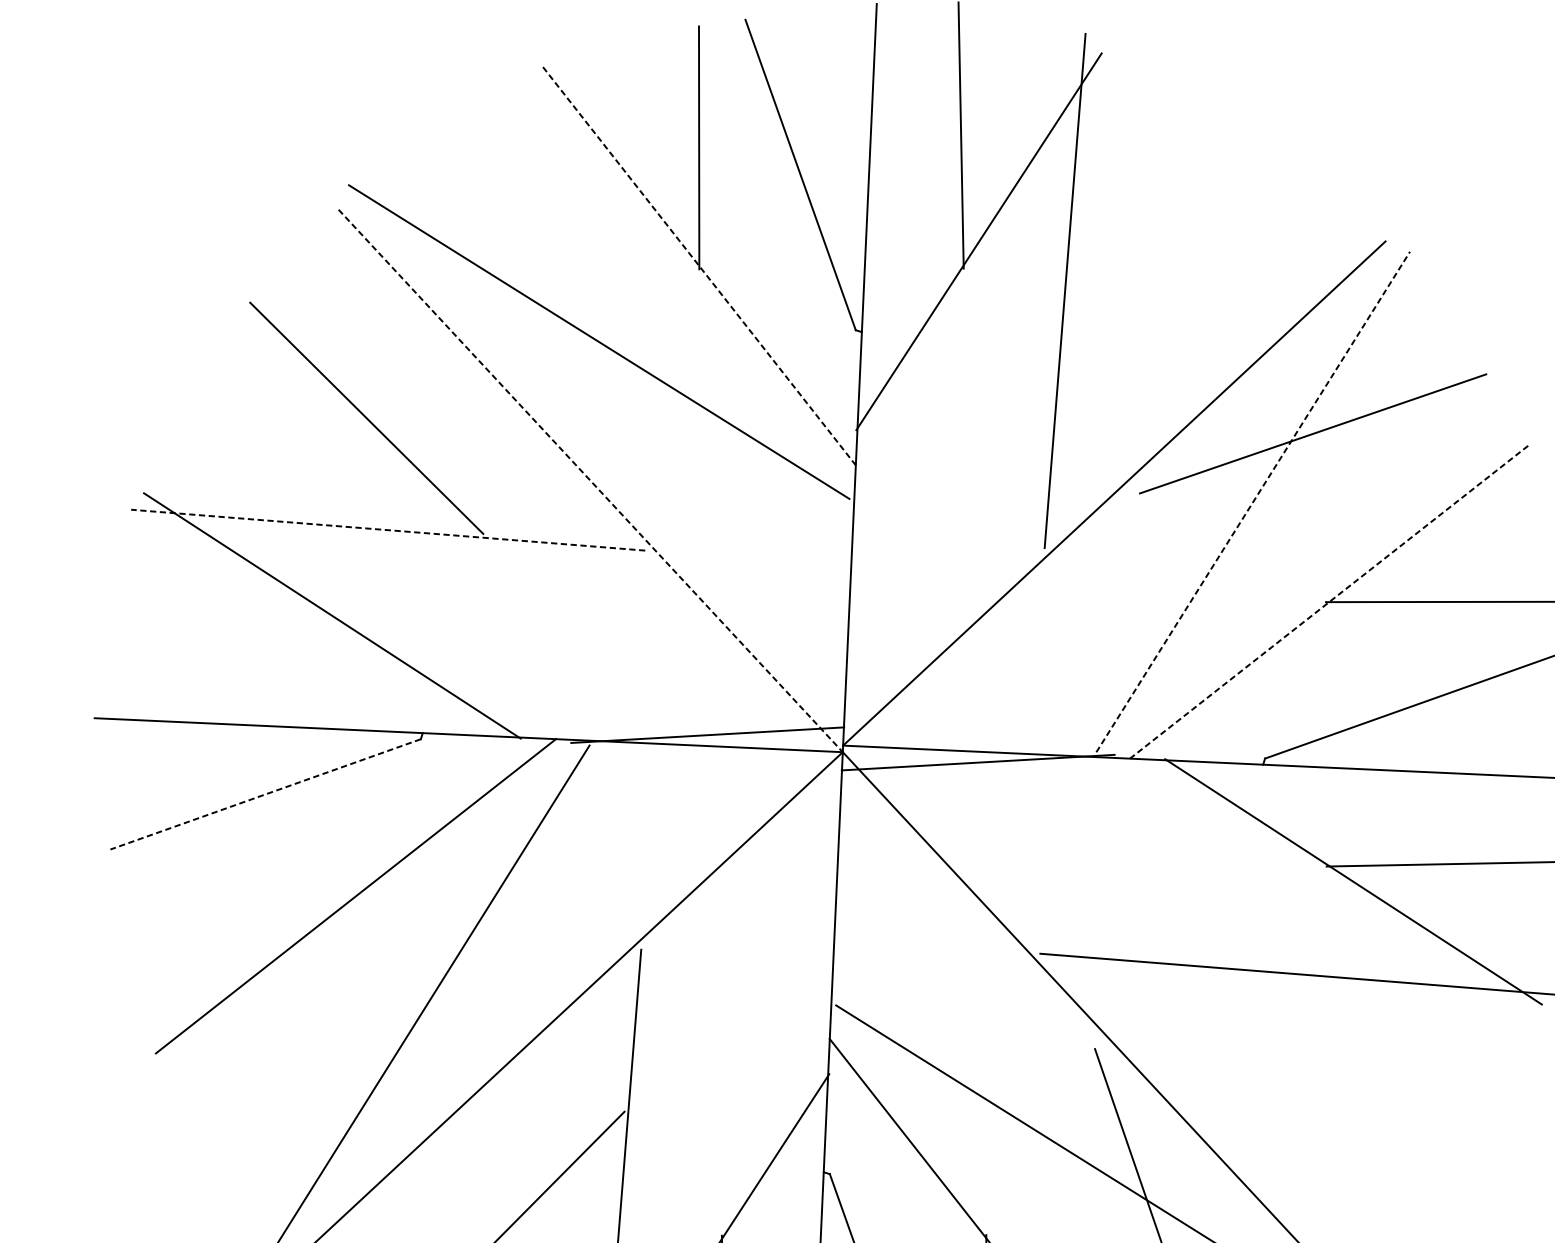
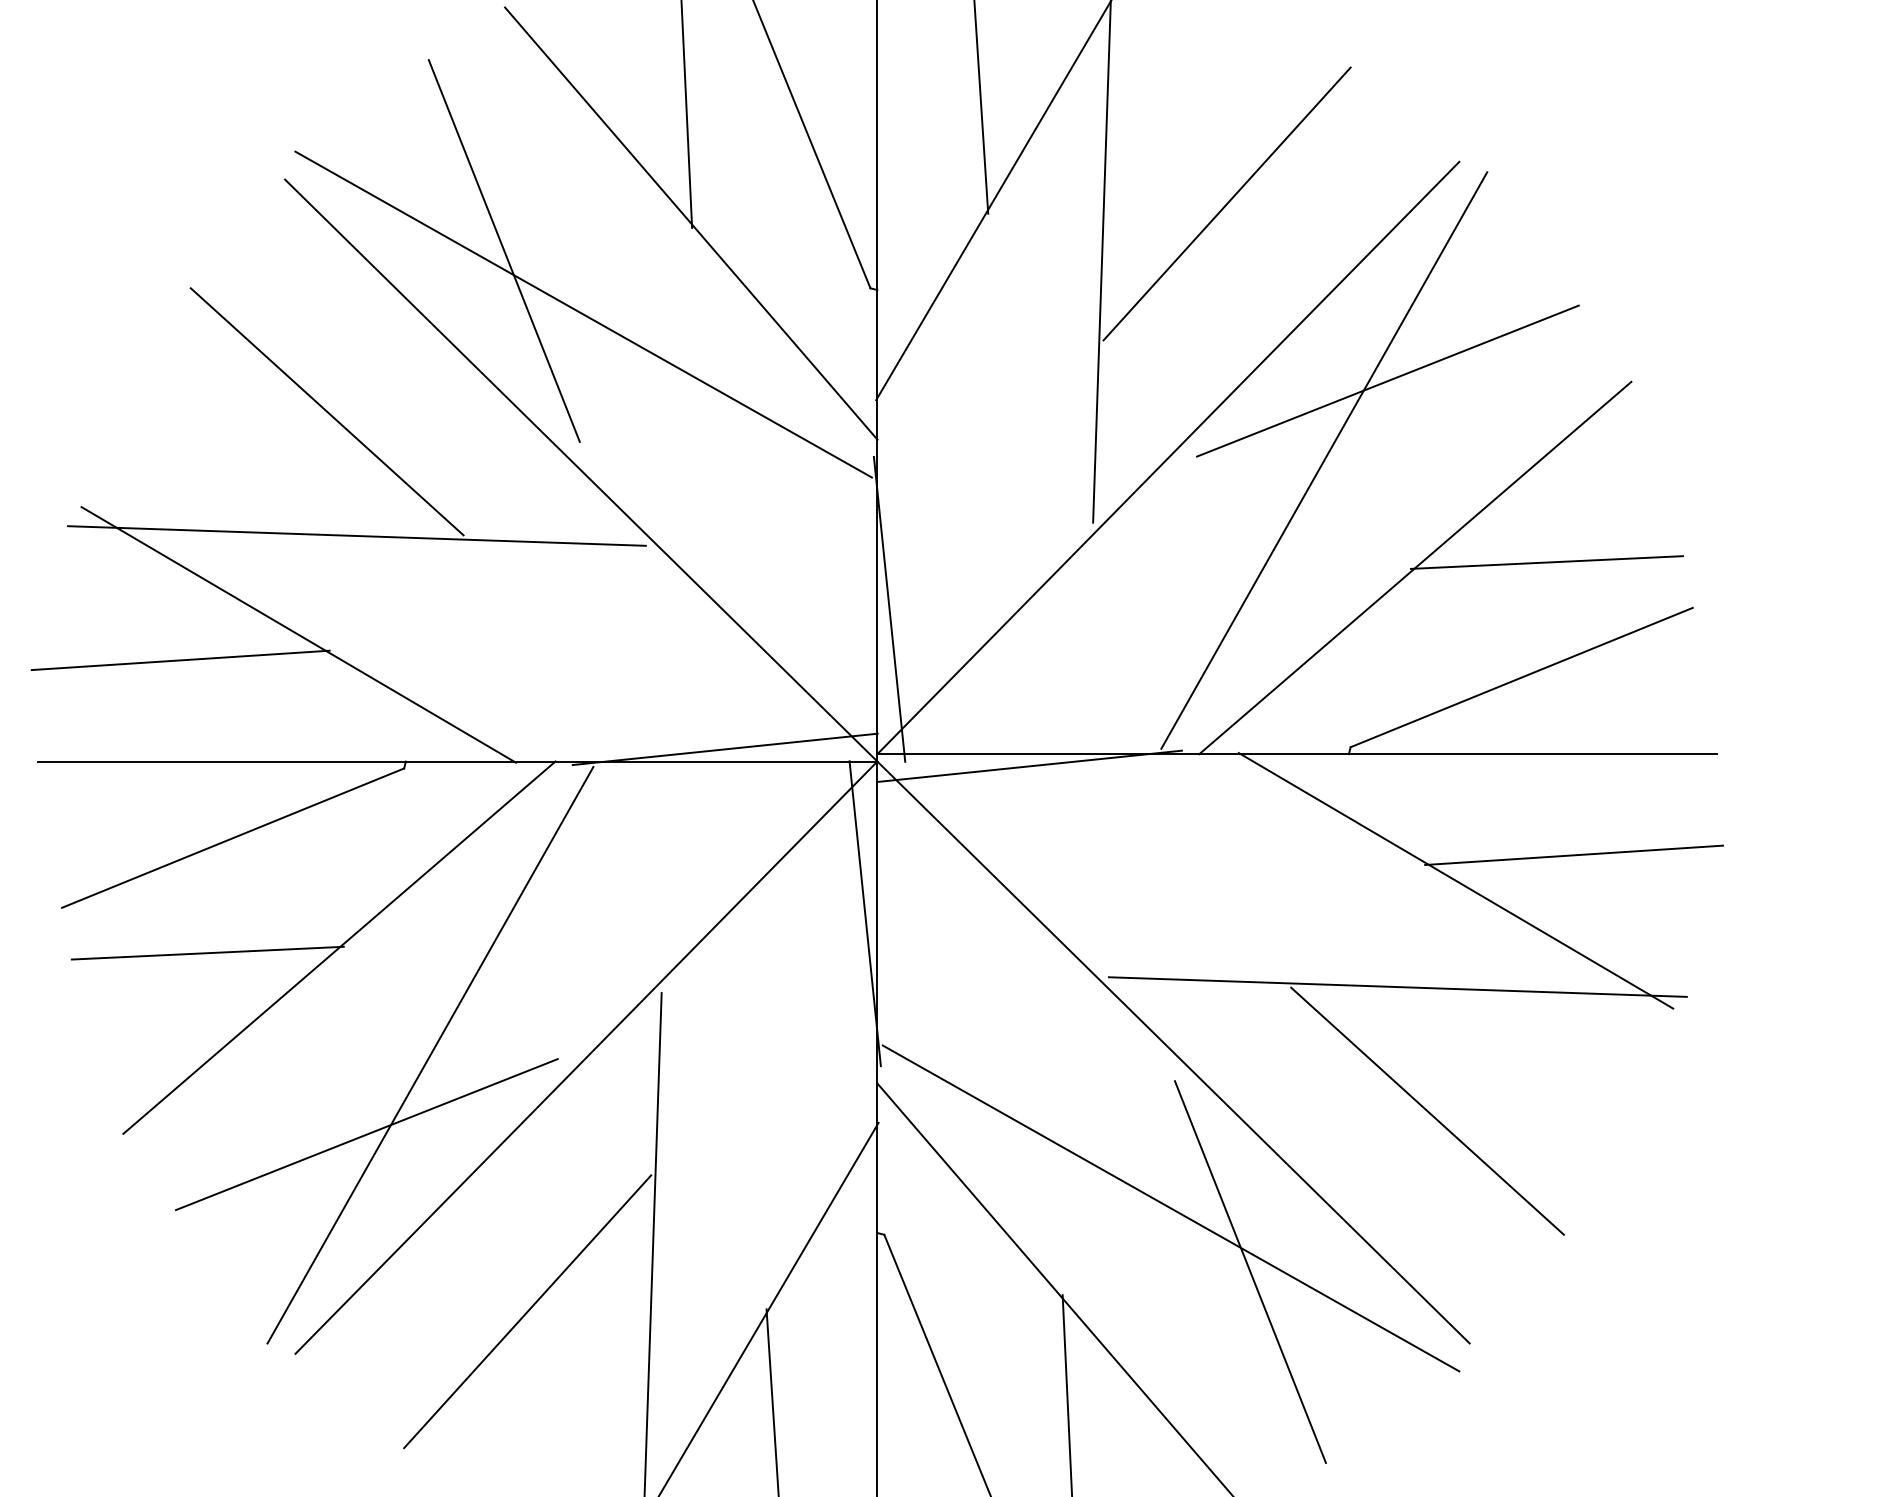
line: (698, 265) -> (690, 223), dashed -> solid
line: (1176, 269) -> (1226, 203), added
line: (530, 281) -> (503, 250), added
line: (590, 480) -> (581, 470), dashed -> solid
line: (1253, 502) -> (1324, 460), dashed -> solid
line: (387, 529) -> (356, 535), dashed -> solid
line: (1330, 601) -> (1415, 567), dashed -> solid
line: (859, 616) -> (889, 608), added
line: (225, 633) -> (180, 660), added
line: (266, 794) -> (233, 838), dashed -> solid
line: (825, 887) -> (864, 913), added
line: (238, 895) -> (207, 952), added
line: (372, 1063) -> (366, 1134), added
line: (1318, 1085) -> (1427, 1110), added

